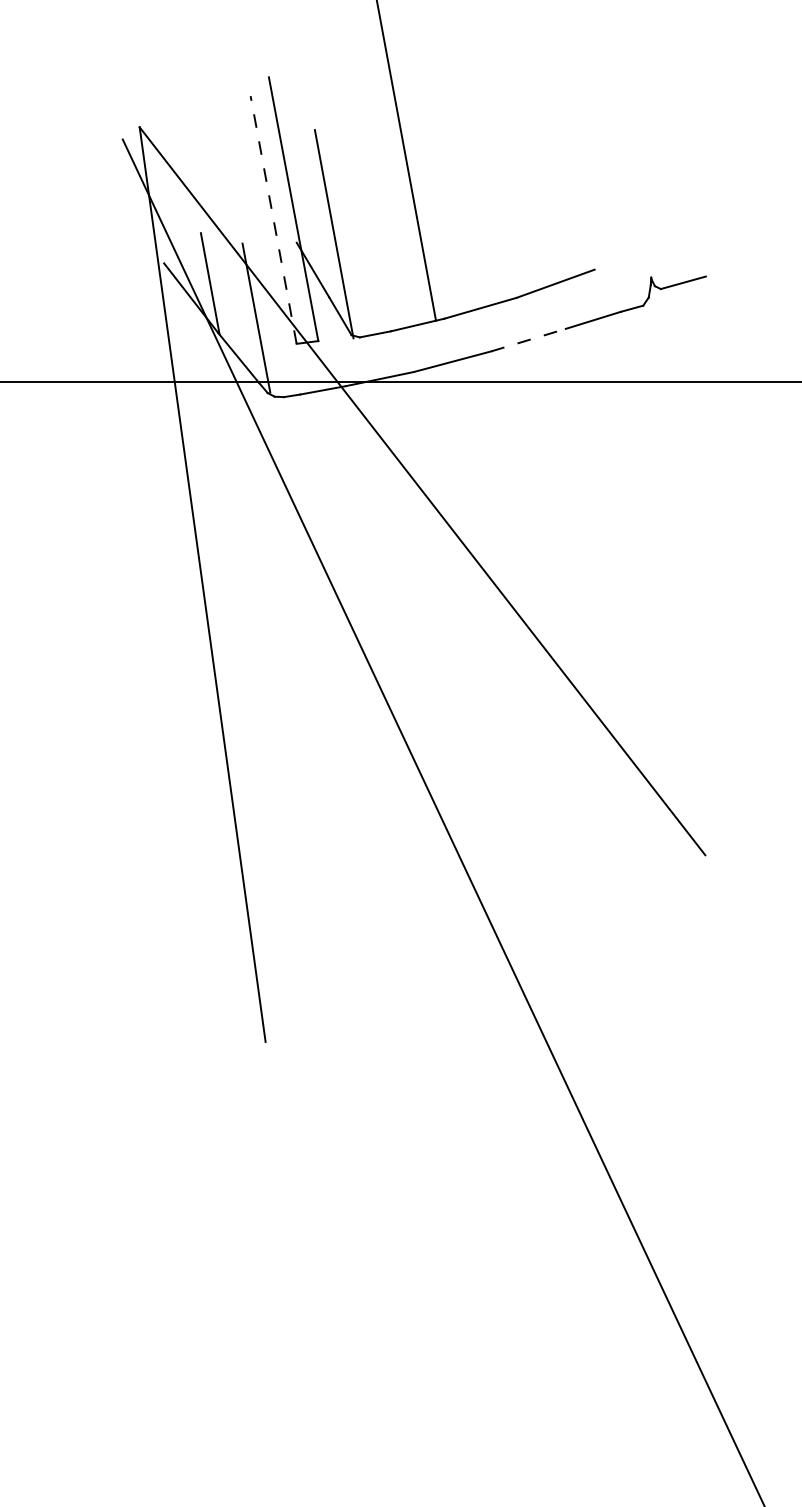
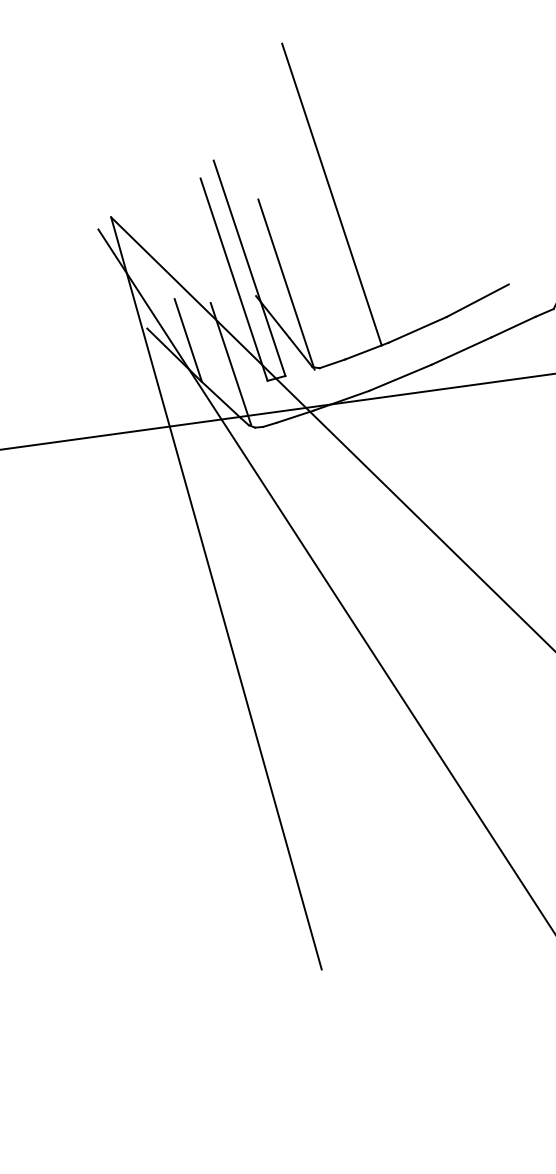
line: (273, 219) -> (233, 279), dashed -> solid
line: (528, 340) -> (461, 351), dashed -> solid

